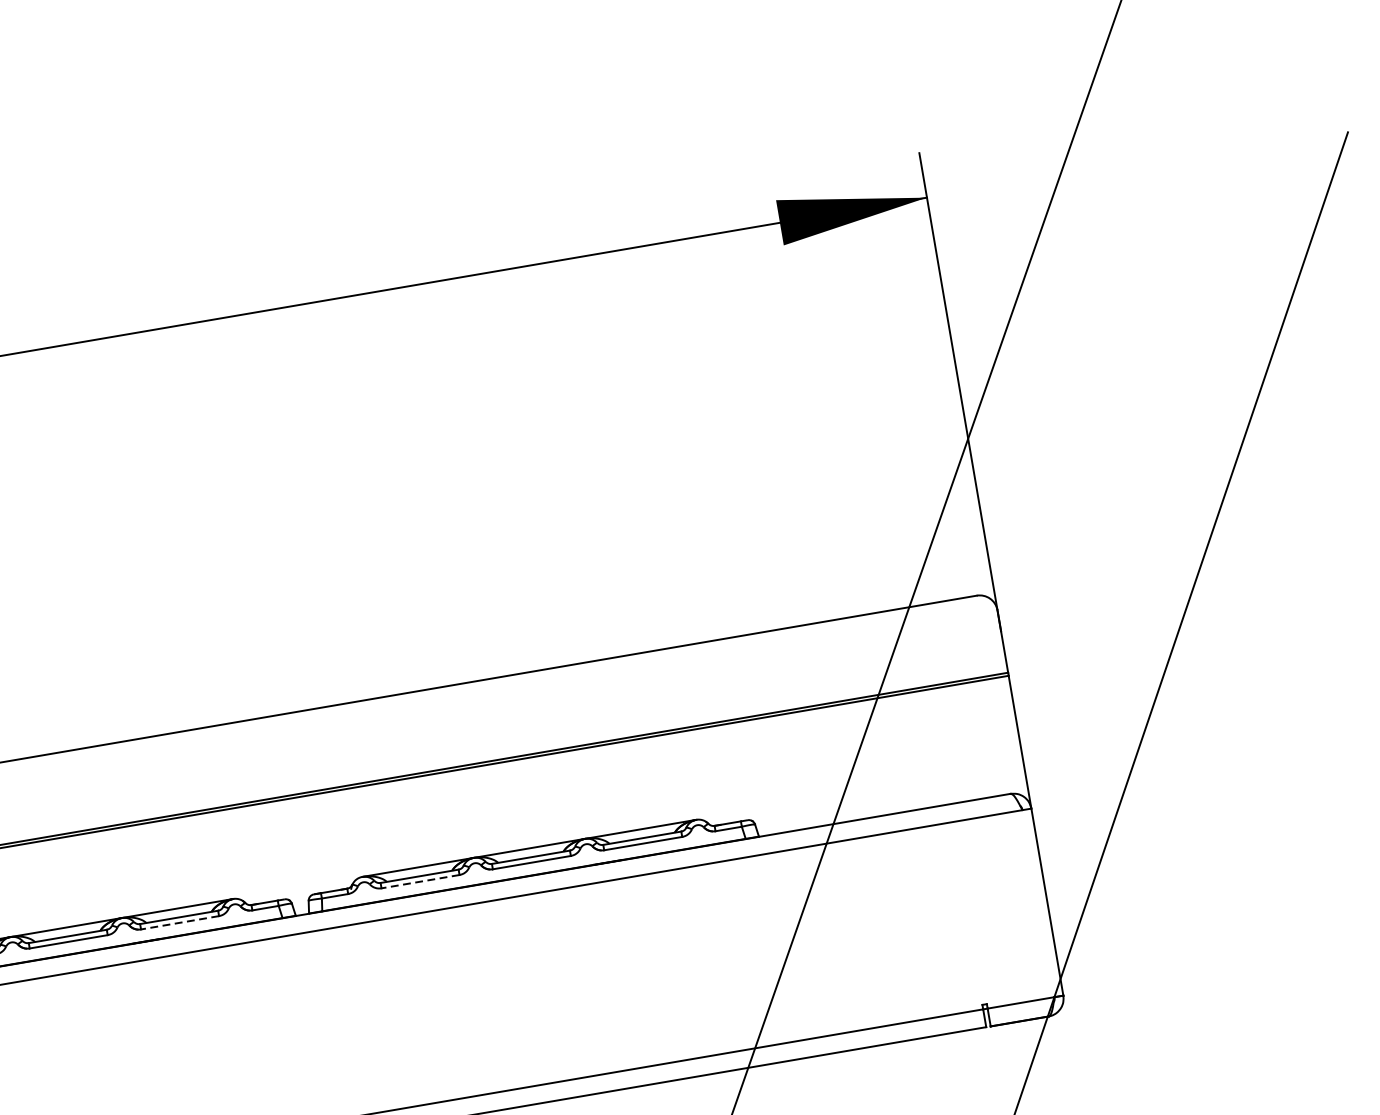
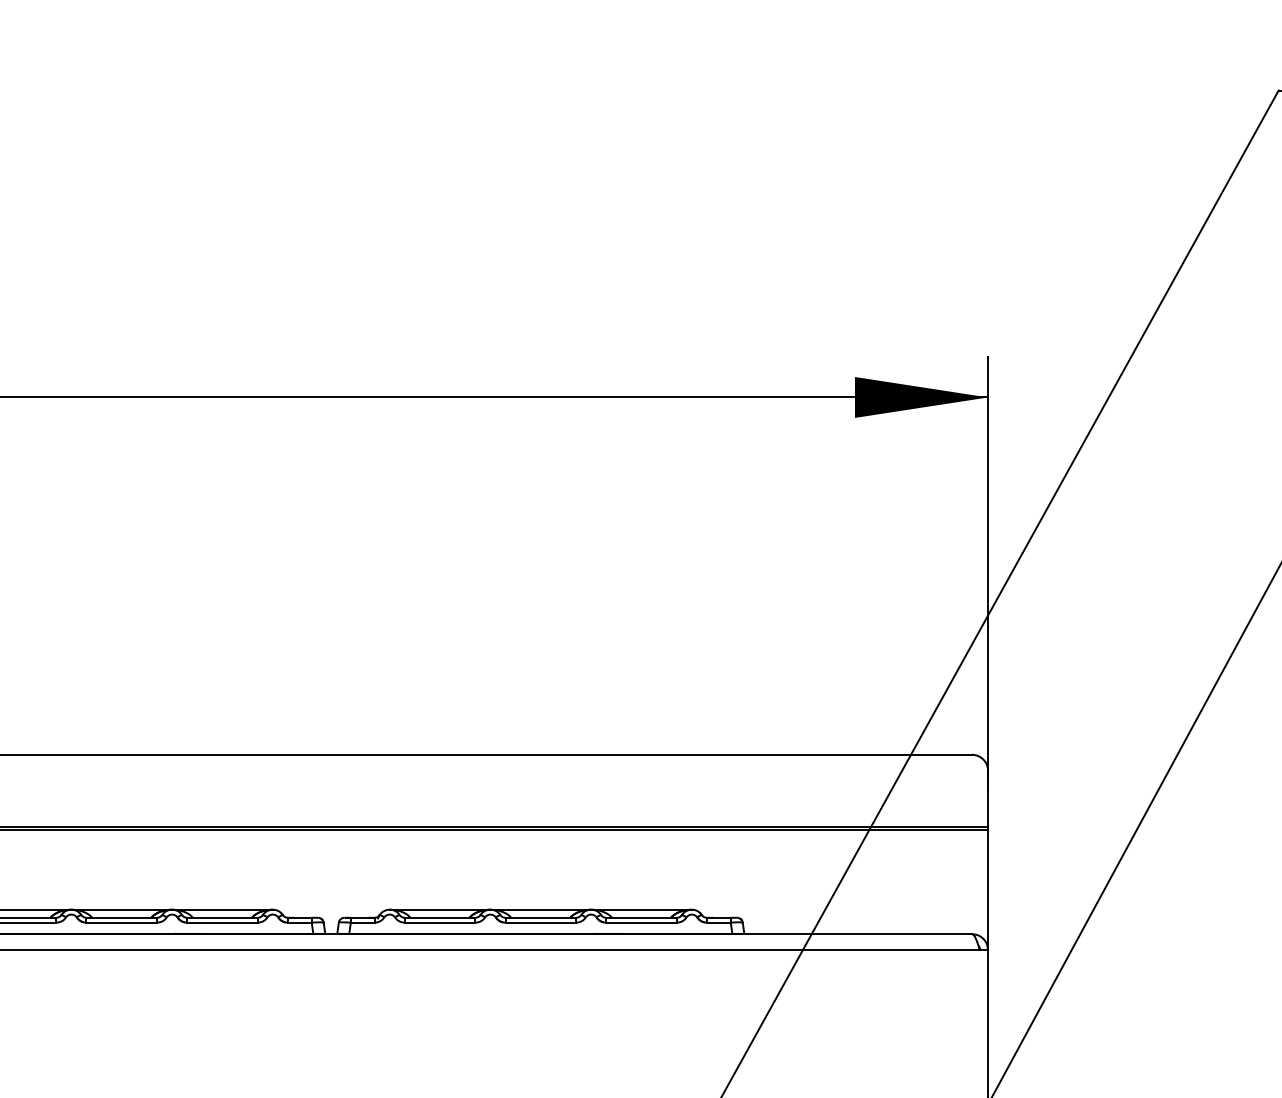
line: (419, 881) -> (439, 922), dashed -> solid
line: (180, 922) -> (222, 922), dashed -> solid

